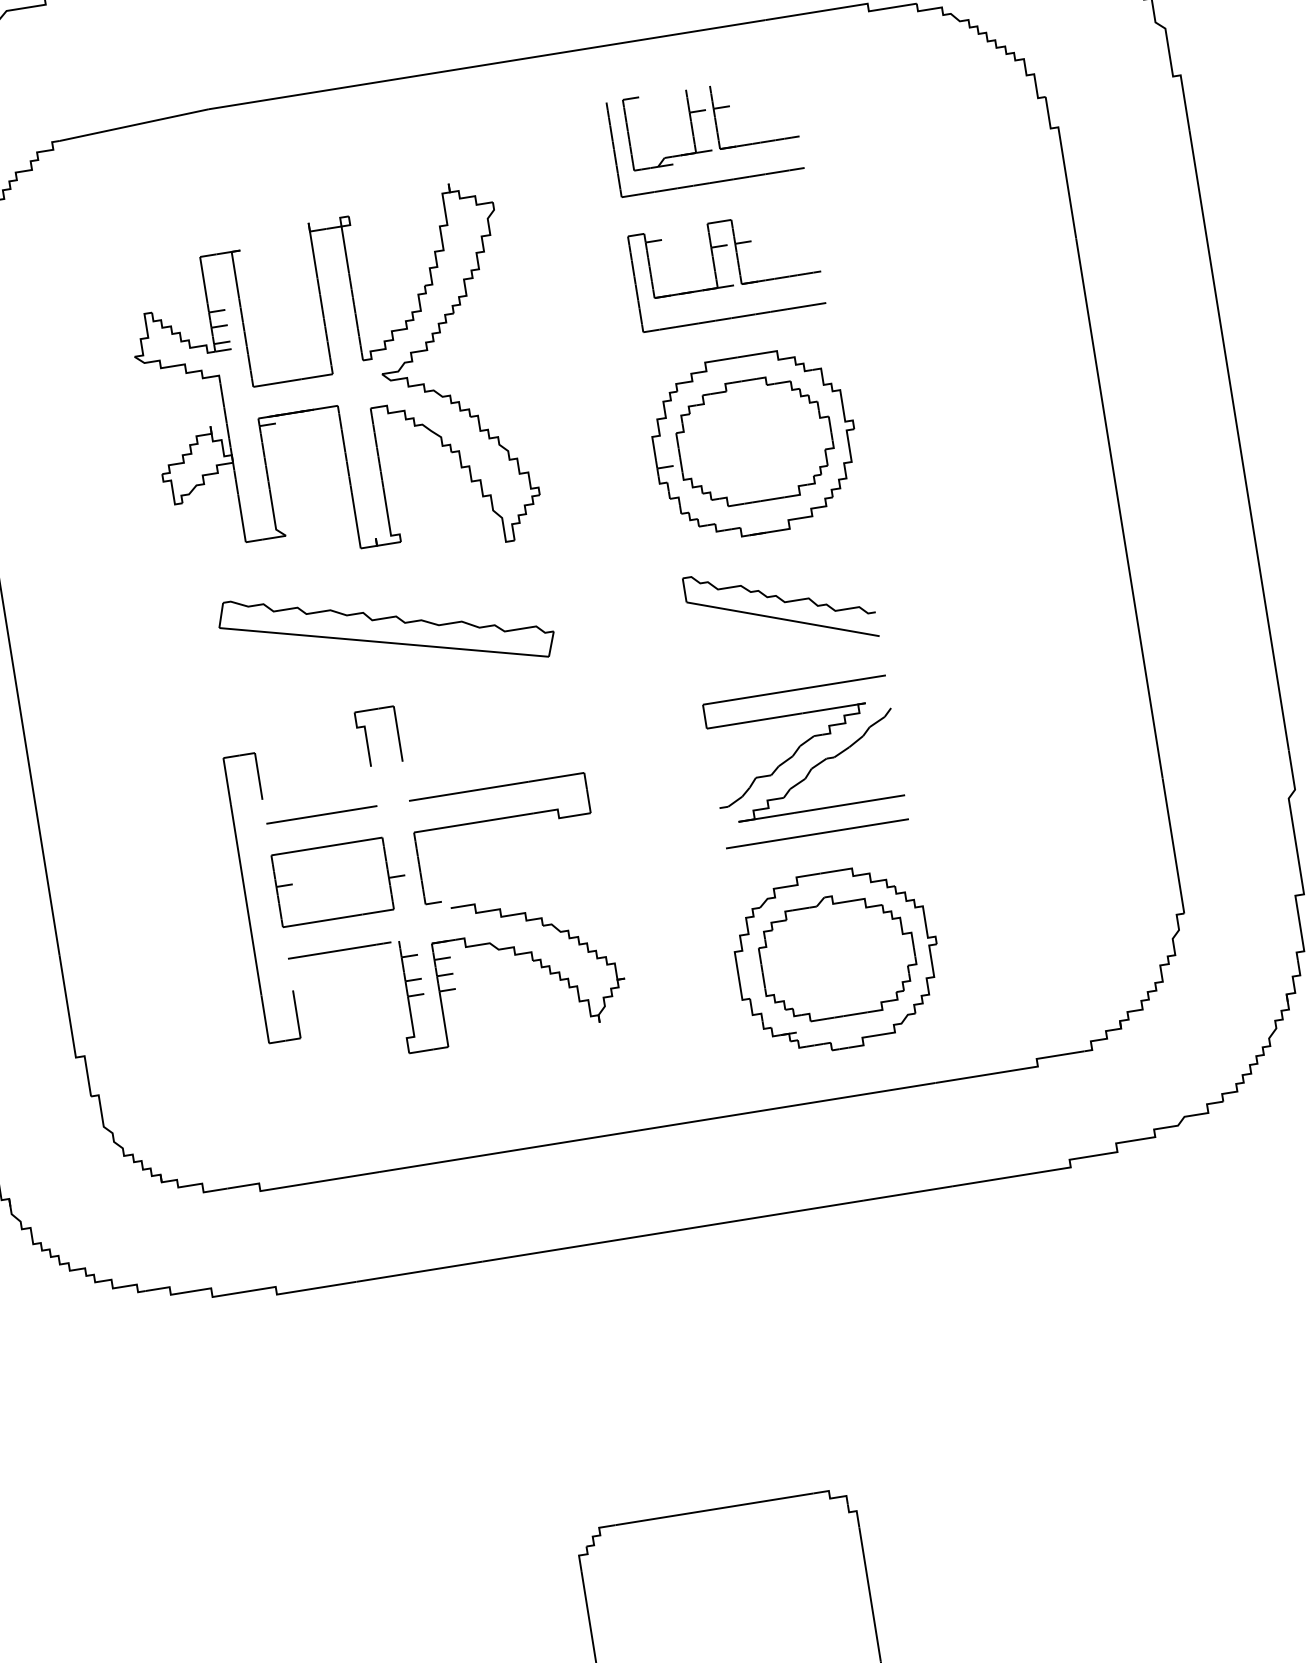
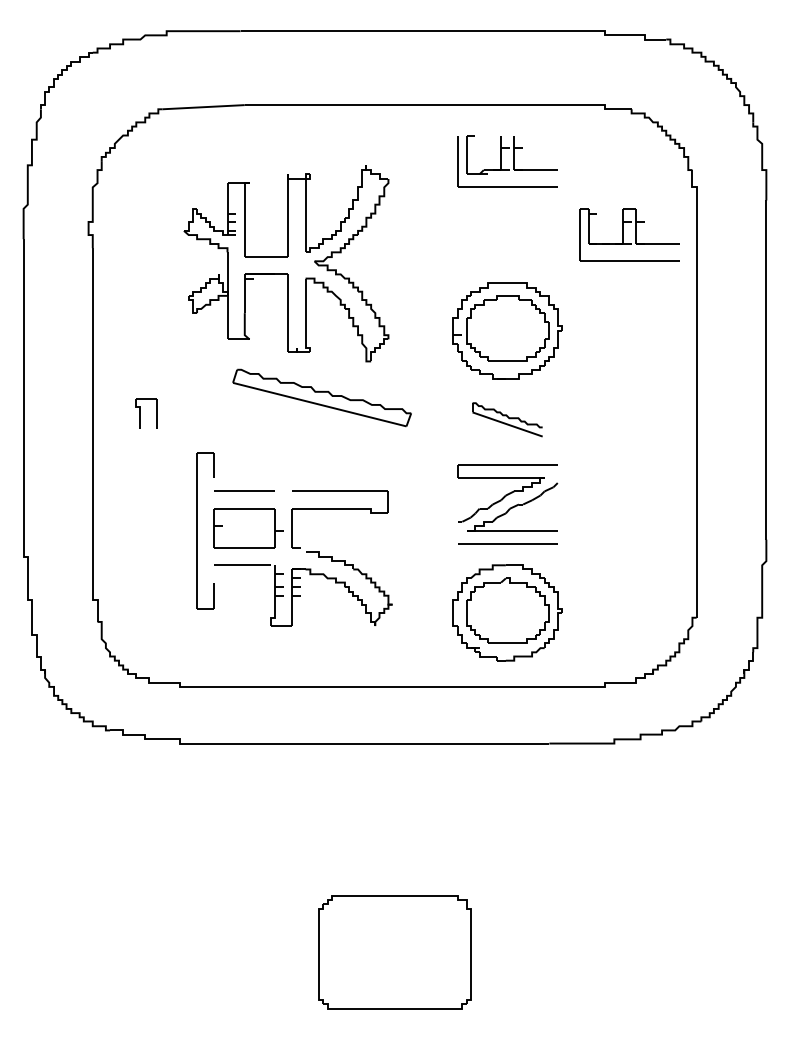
part: (726, 268) -> (629, 234), moved
part: (780, 606) -> (507, 419), size x0.7
part: (385, 628) -> (321, 397), moved
part: (378, 736) -> (146, 413), moved

